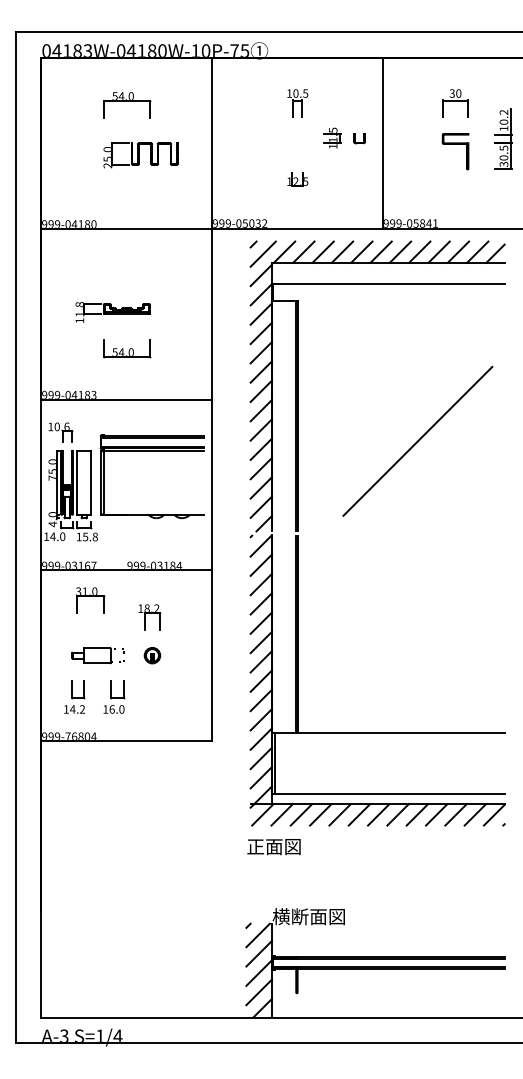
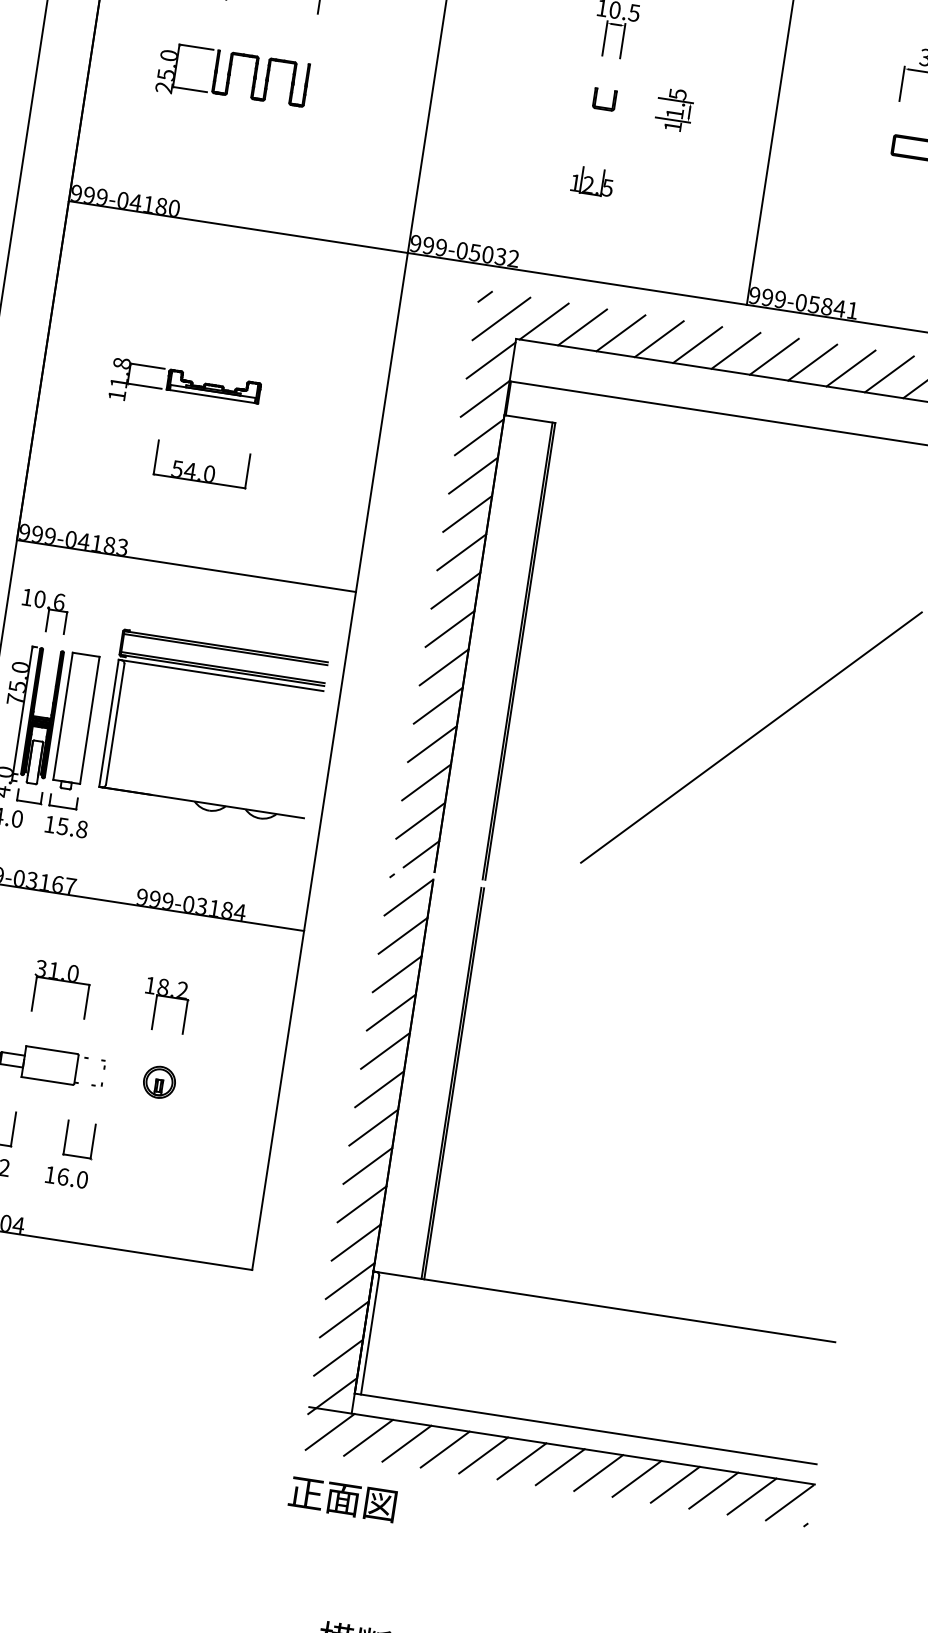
part: (359, 138) -> (604, 99), moved
part: (140, 155) -> (232, 77), moved
part: (90, 600) -> (61, 989), moved

